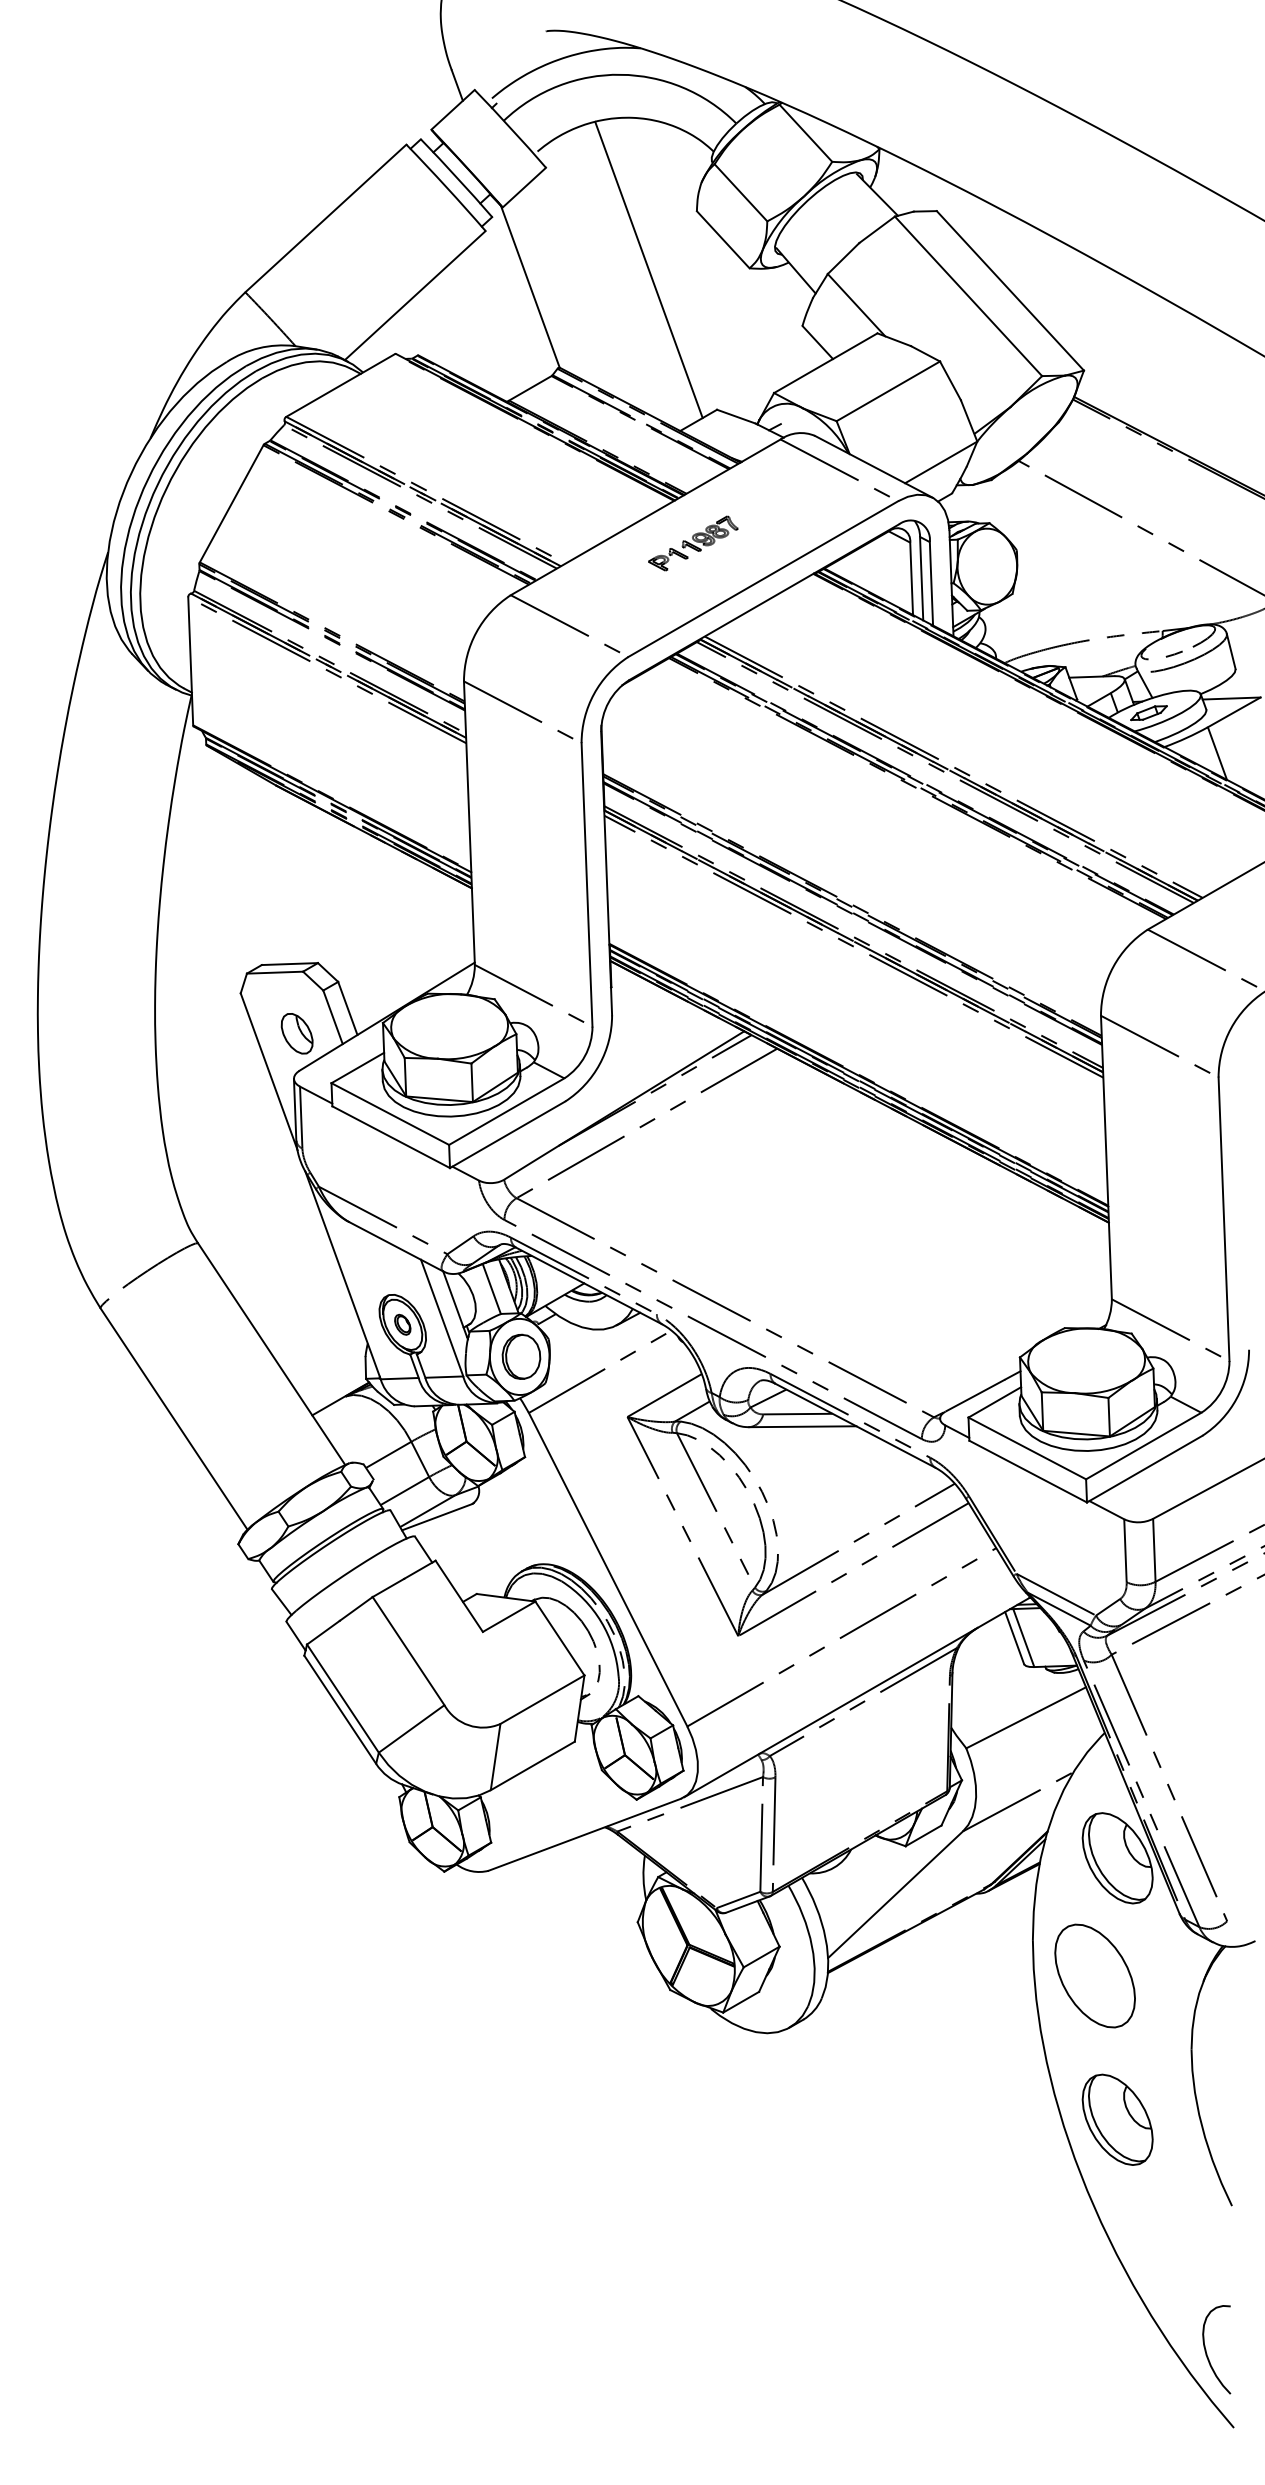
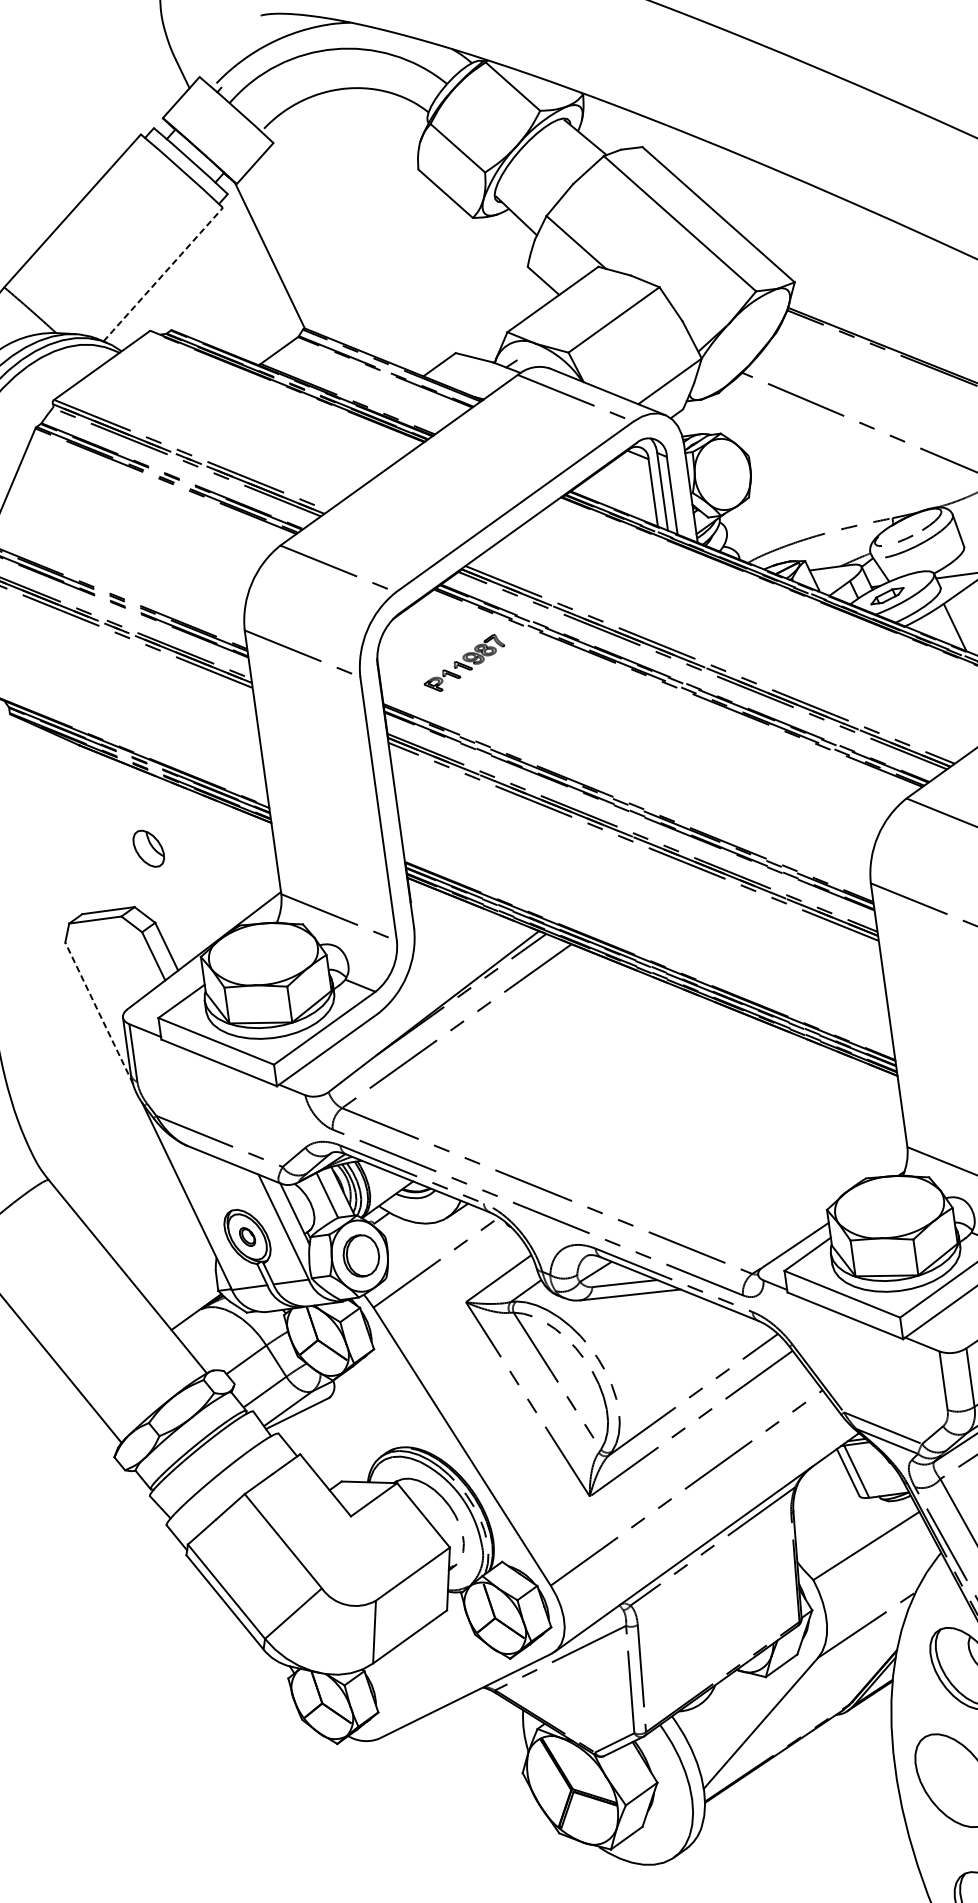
line: (648, 269) -> (378, 228), removed
line: (415, 295) -> (163, 274), solid -> dashed
part: (693, 543) -> (464, 663), moved
part: (296, 1033) -> (148, 848), moved
line: (269, 1071) -> (99, 1012), solid -> dashed

